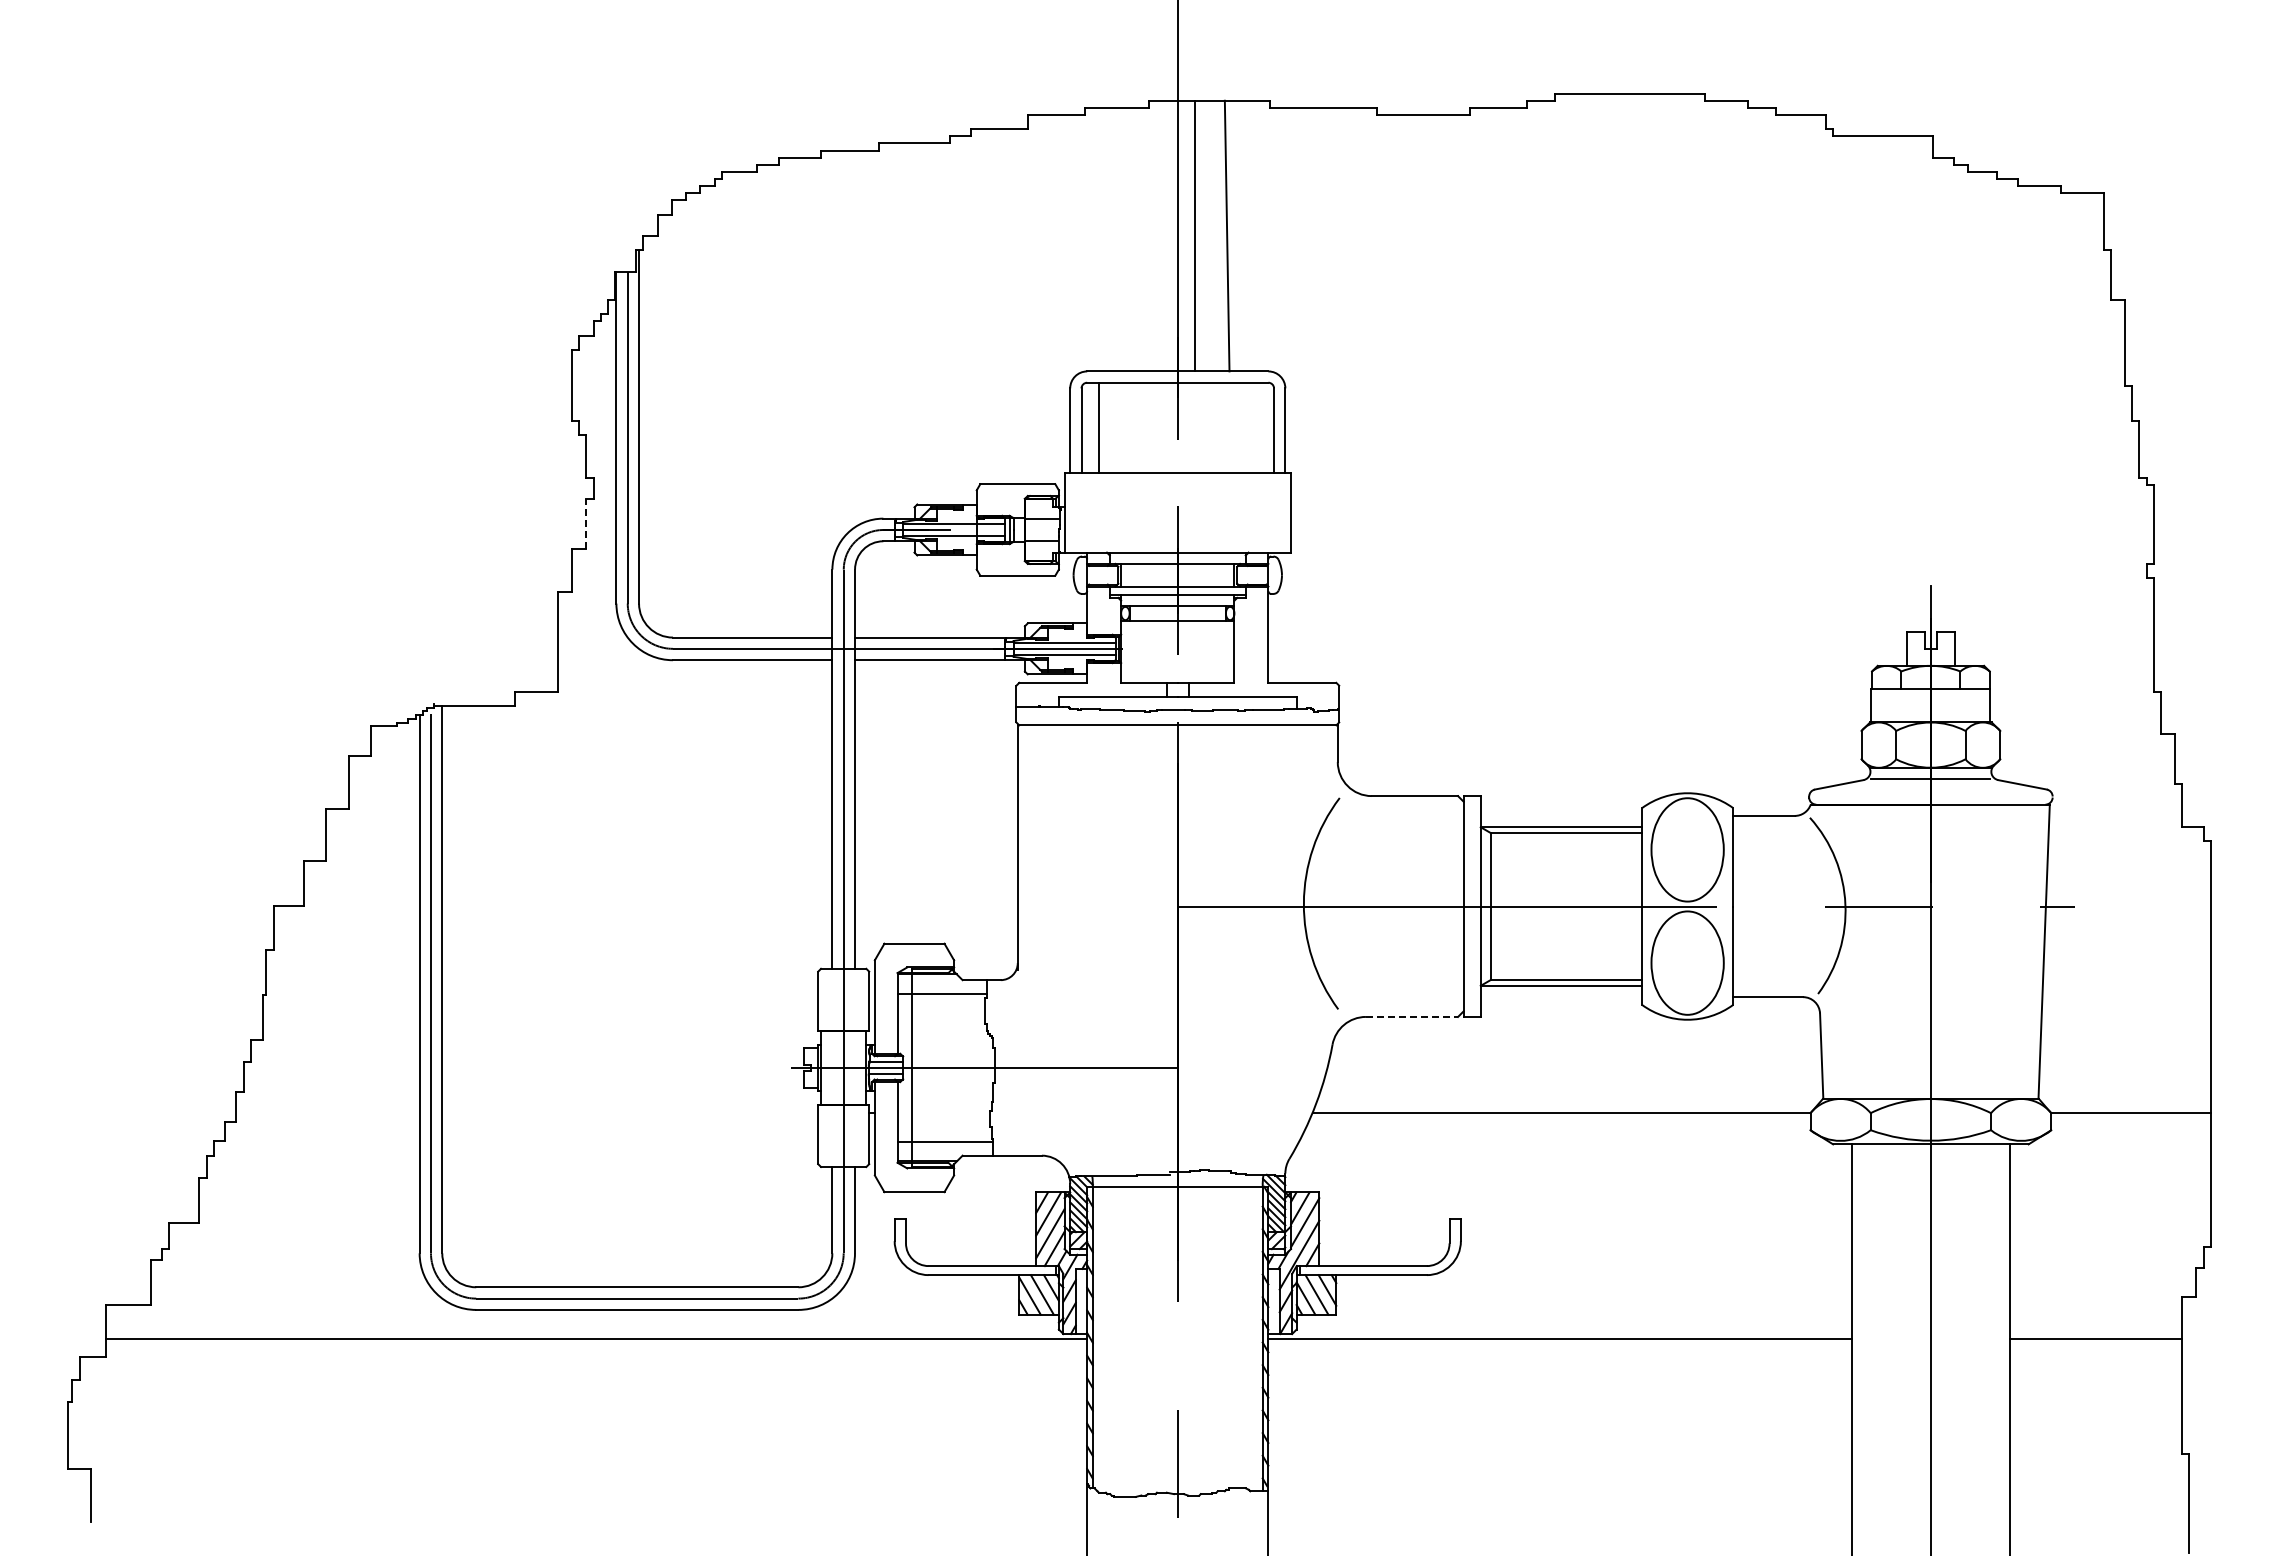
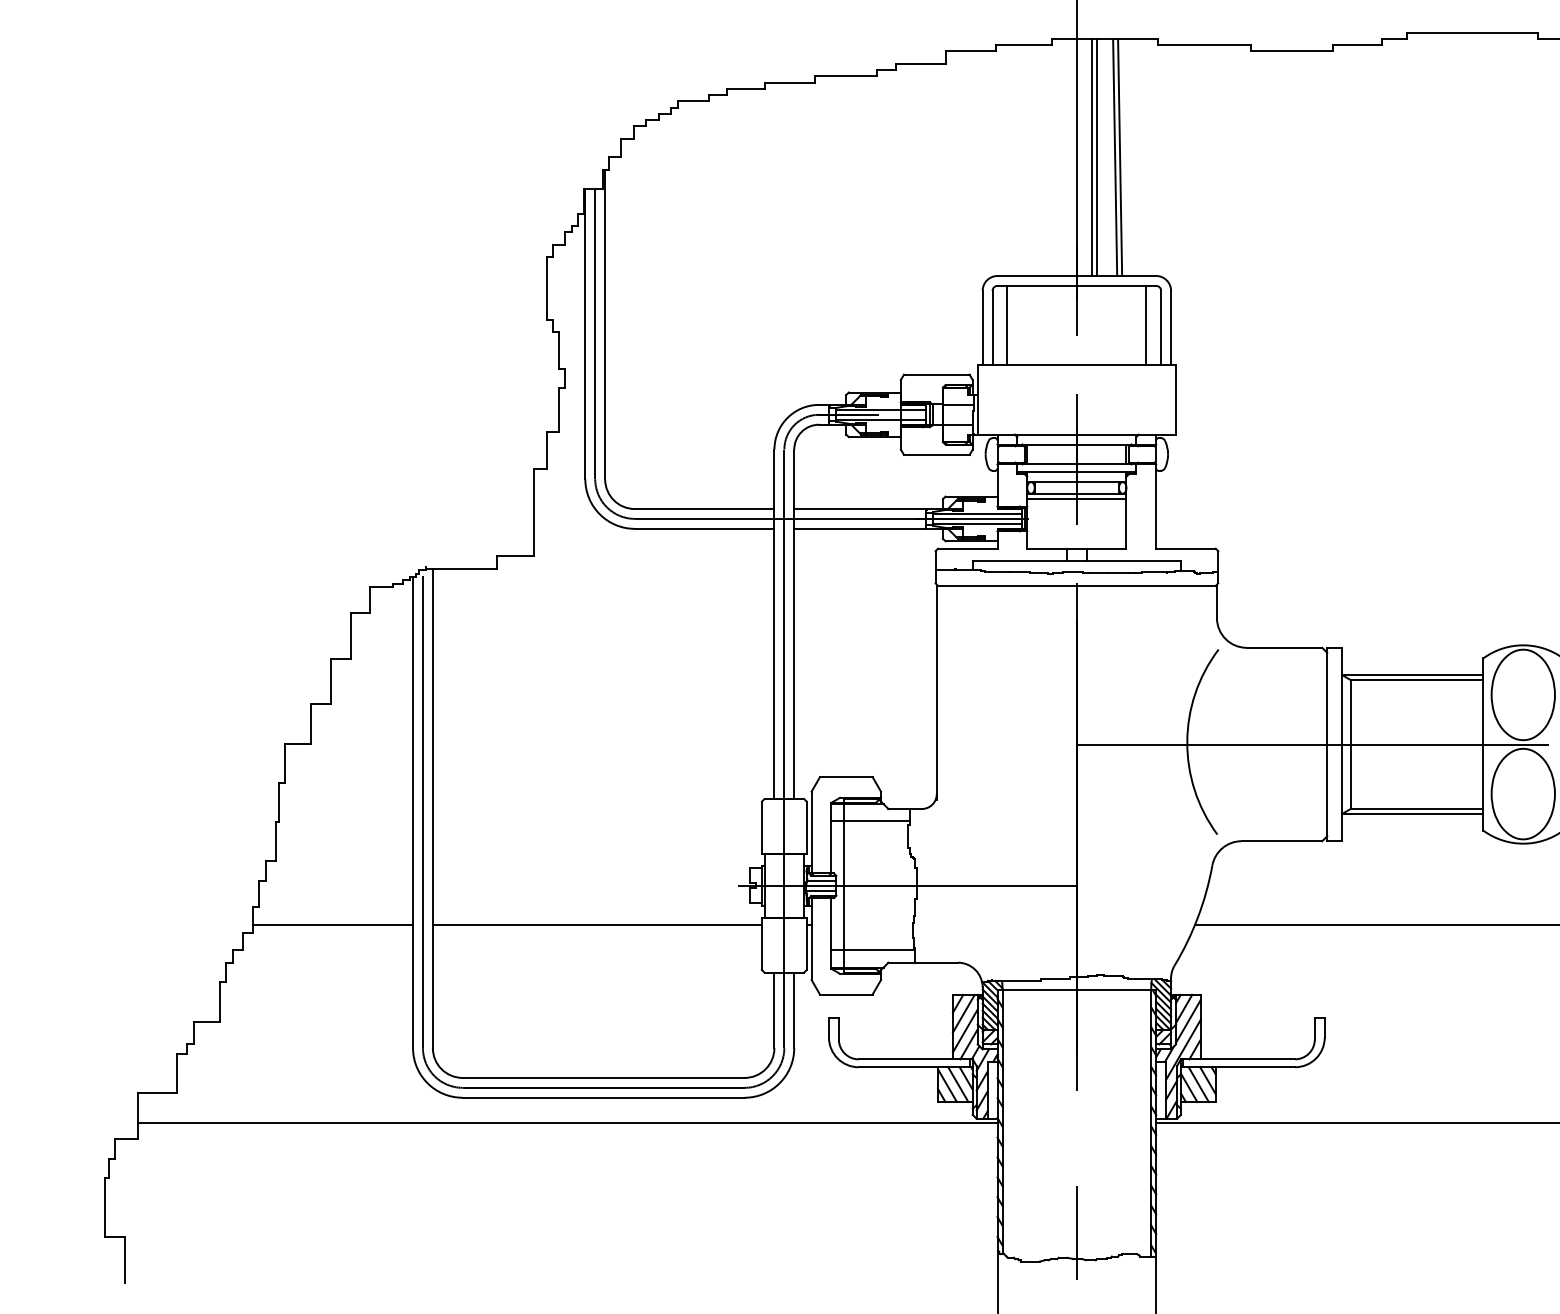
line: (1200, 235) -> (1096, 156), added
line: (1221, 235) -> (1115, 156), added
line: (1257, 427) -> (1146, 325), added
line: (586, 524) -> (559, 410), dashed -> solid
line: (1177, 626) -> (1076, 499), added
line: (1412, 1016) -> (1282, 840), dashed -> solid
line: (327, 1112) -> (332, 924), added
line: (630, 1112) -> (597, 924), added

